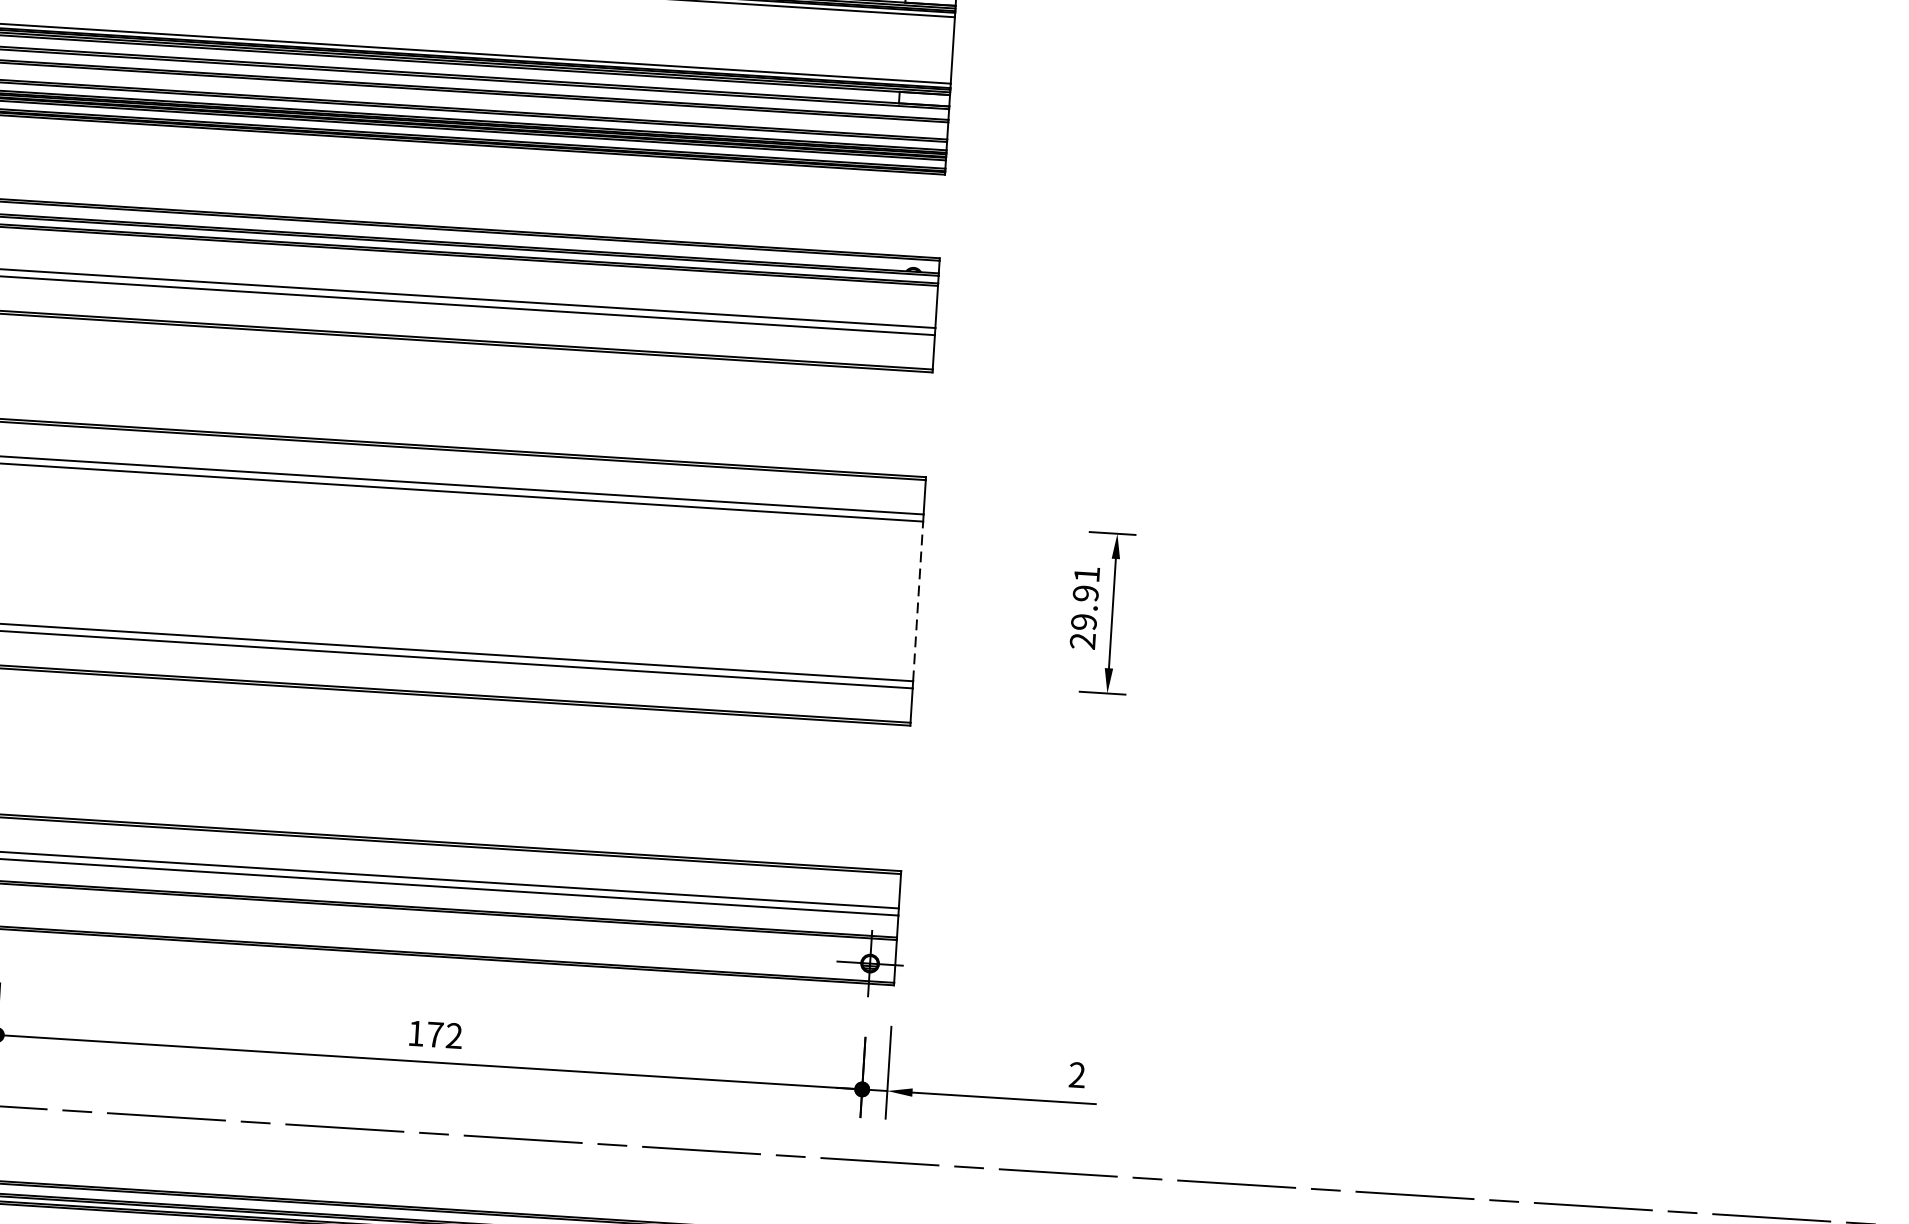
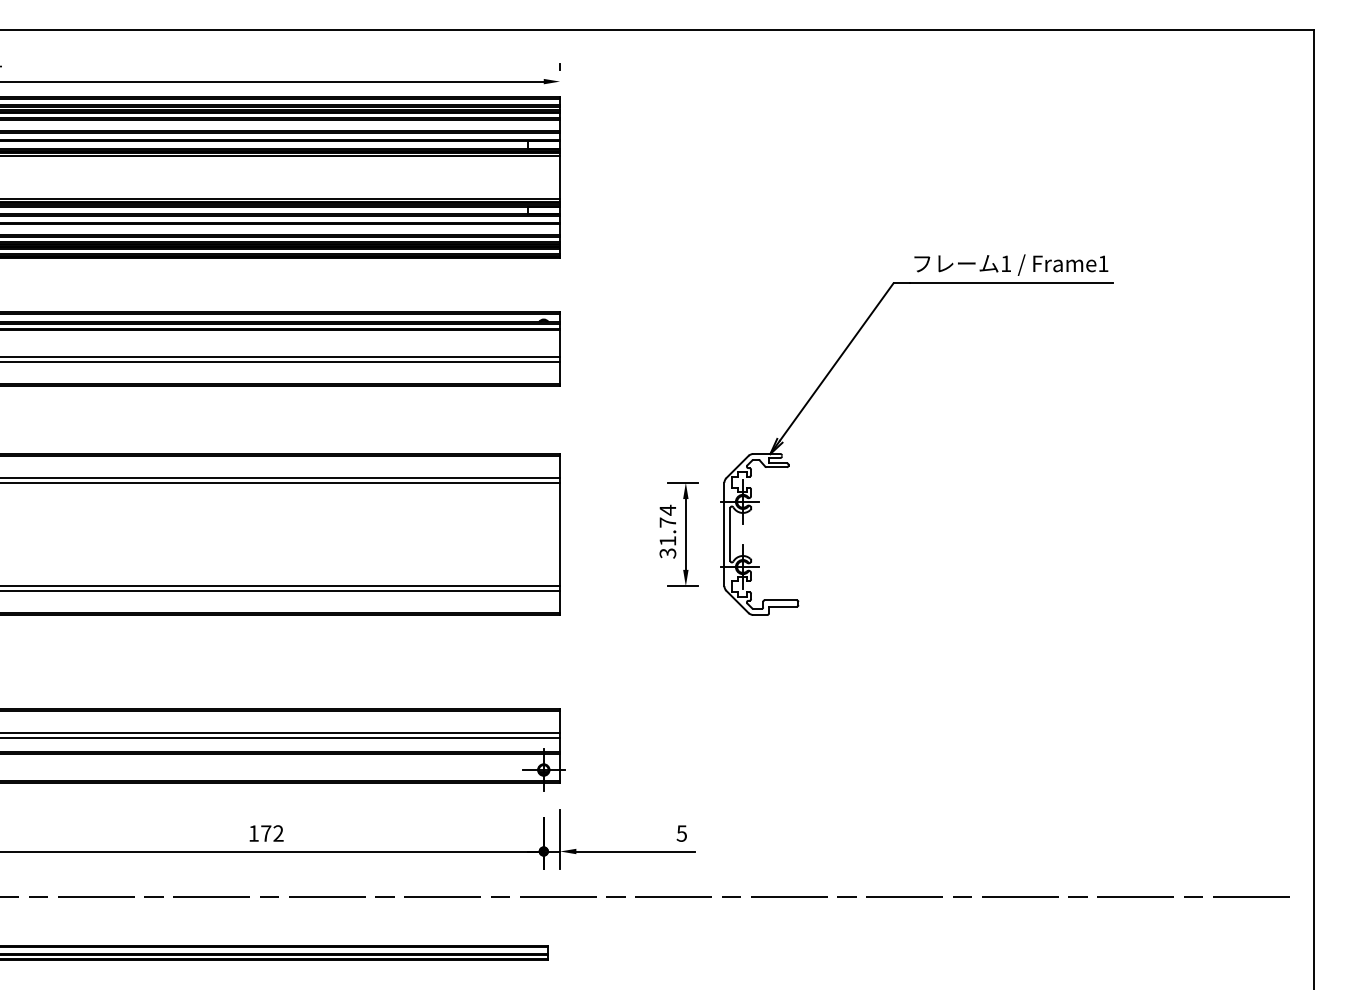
part: (1353, 376) -> (831, 371), added
line: (918, 601) -> (560, 534), dashed -> solid
text: (1084, 607) -> (667, 531), 29.91 -> 31.74
text: (1076, 1075) -> (681, 833), 2 -> 5

